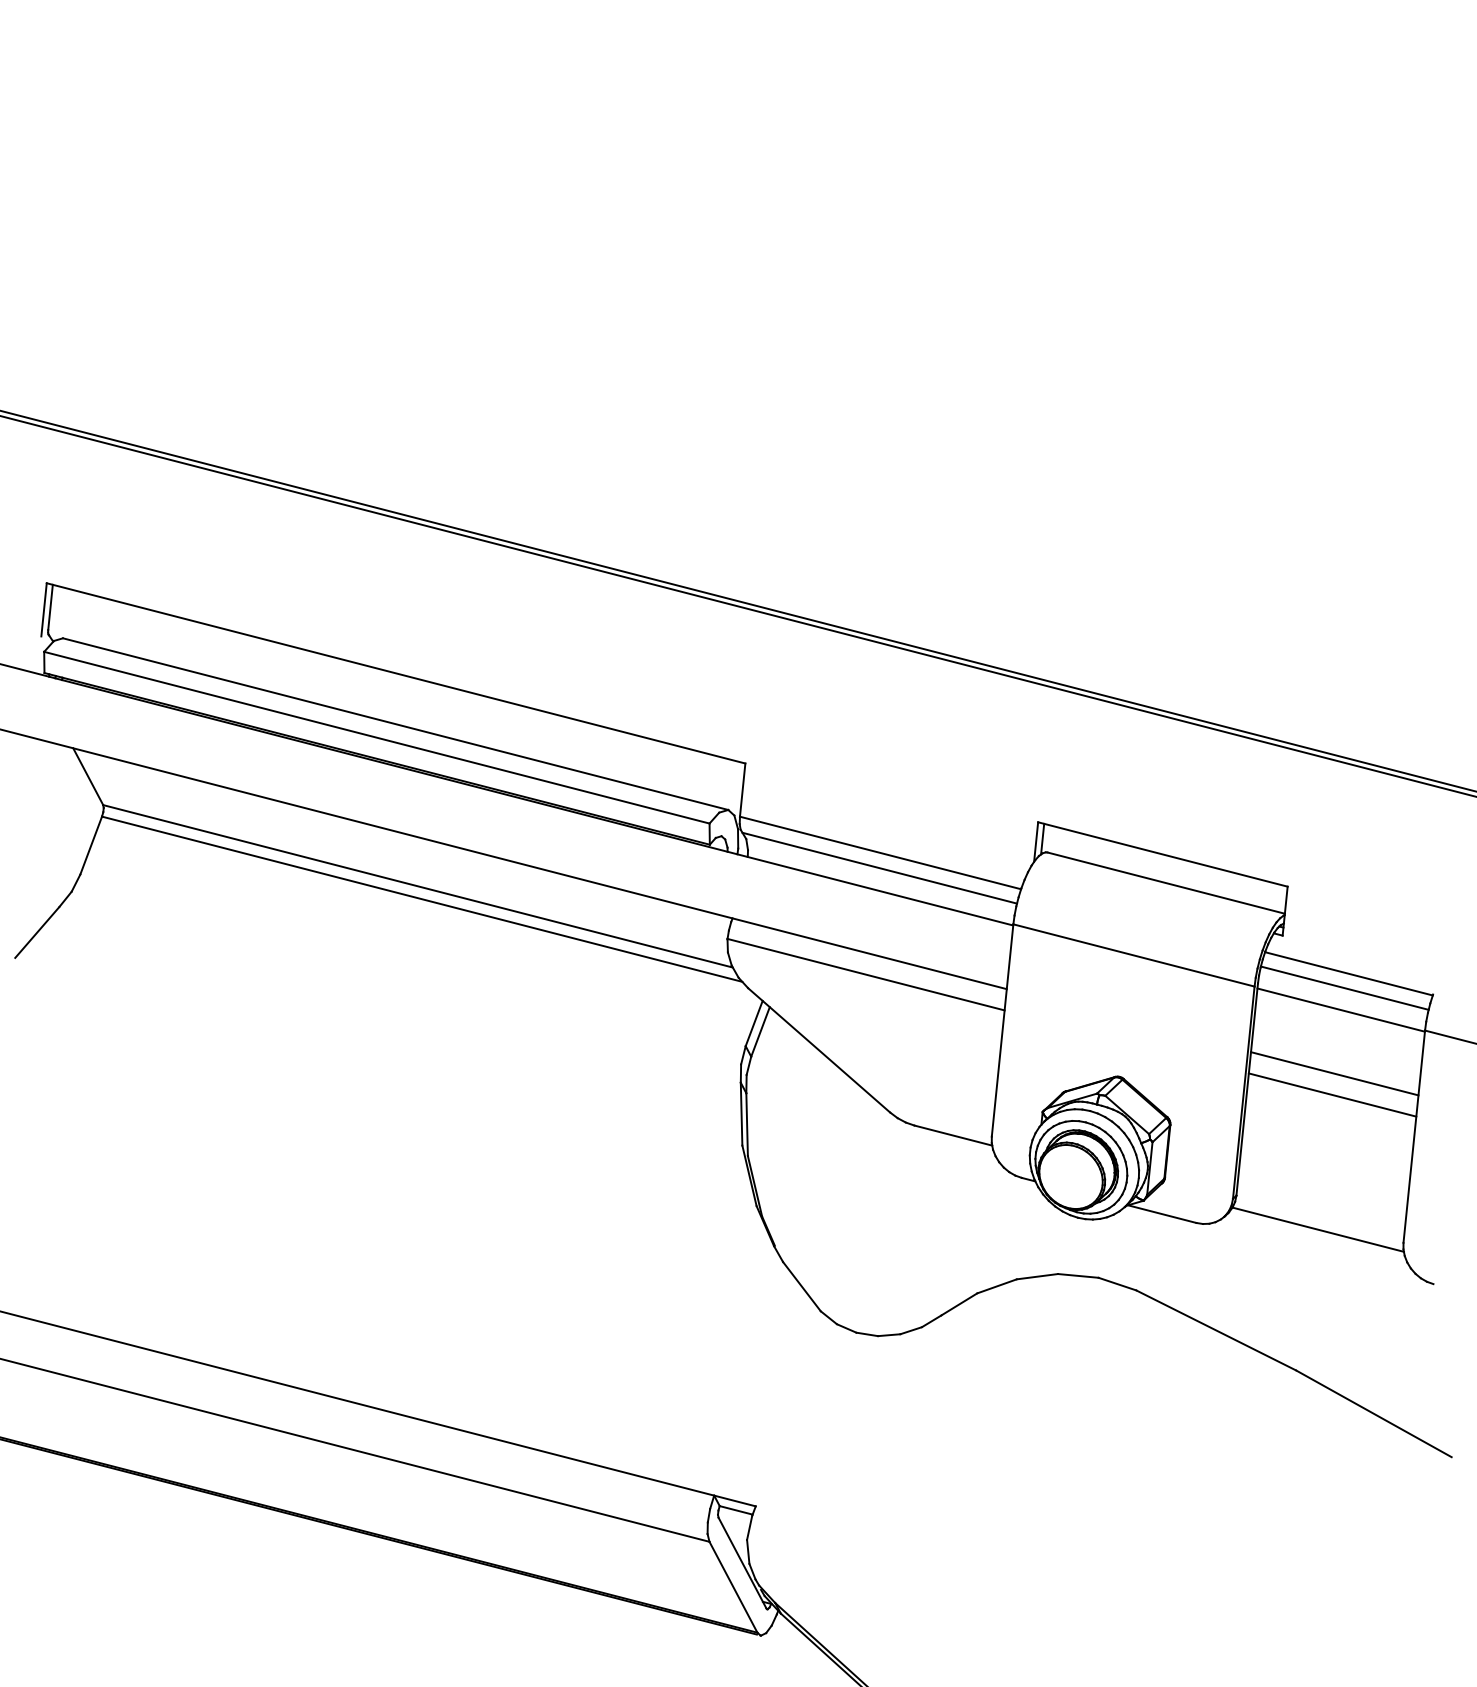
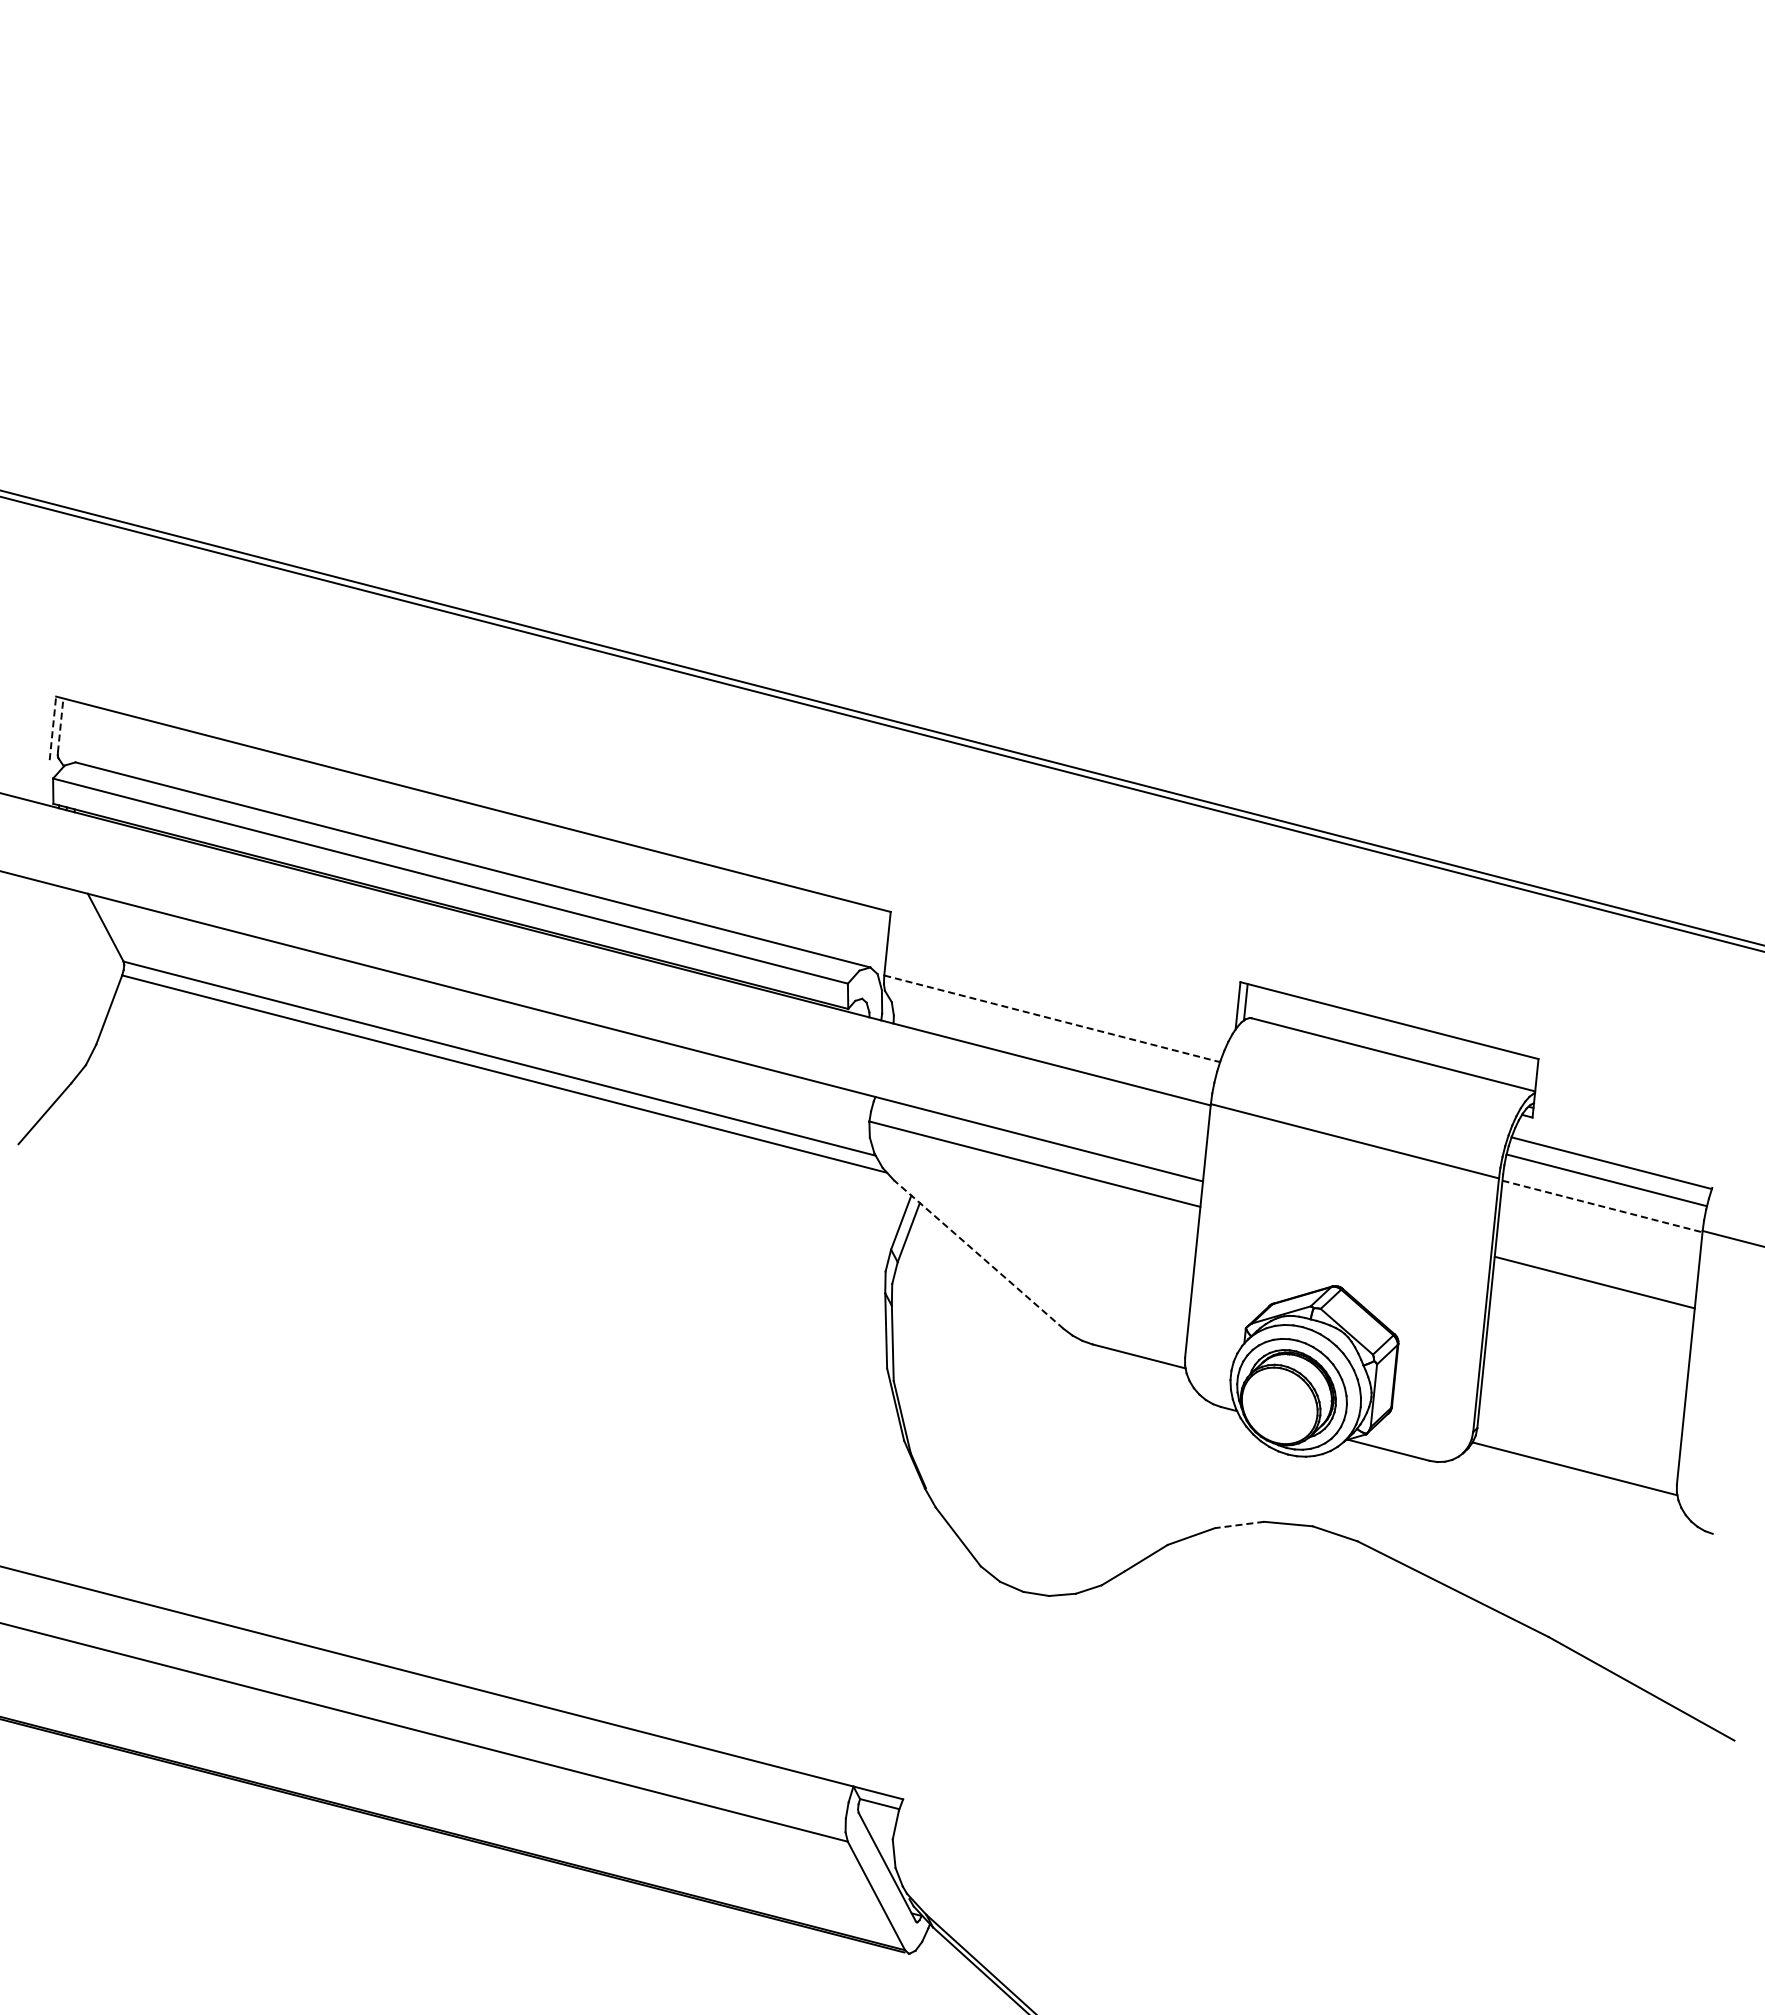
line: (50, 606) -> (60, 724), solid -> dashed
line: (43, 609) -> (52, 728), solid -> dashed
line: (880, 852) -> (1052, 1018), solid -> dashed
line: (879, 867) -> (1051, 1036), removed
line: (1341, 1010) -> (1602, 1206), solid -> dashed
line: (818, 1050) -> (978, 1254), solid -> dashed
line: (1332, 1094) -> (1592, 1307), removed
line: (1037, 1276) -> (1239, 1524), solid -> dashed

